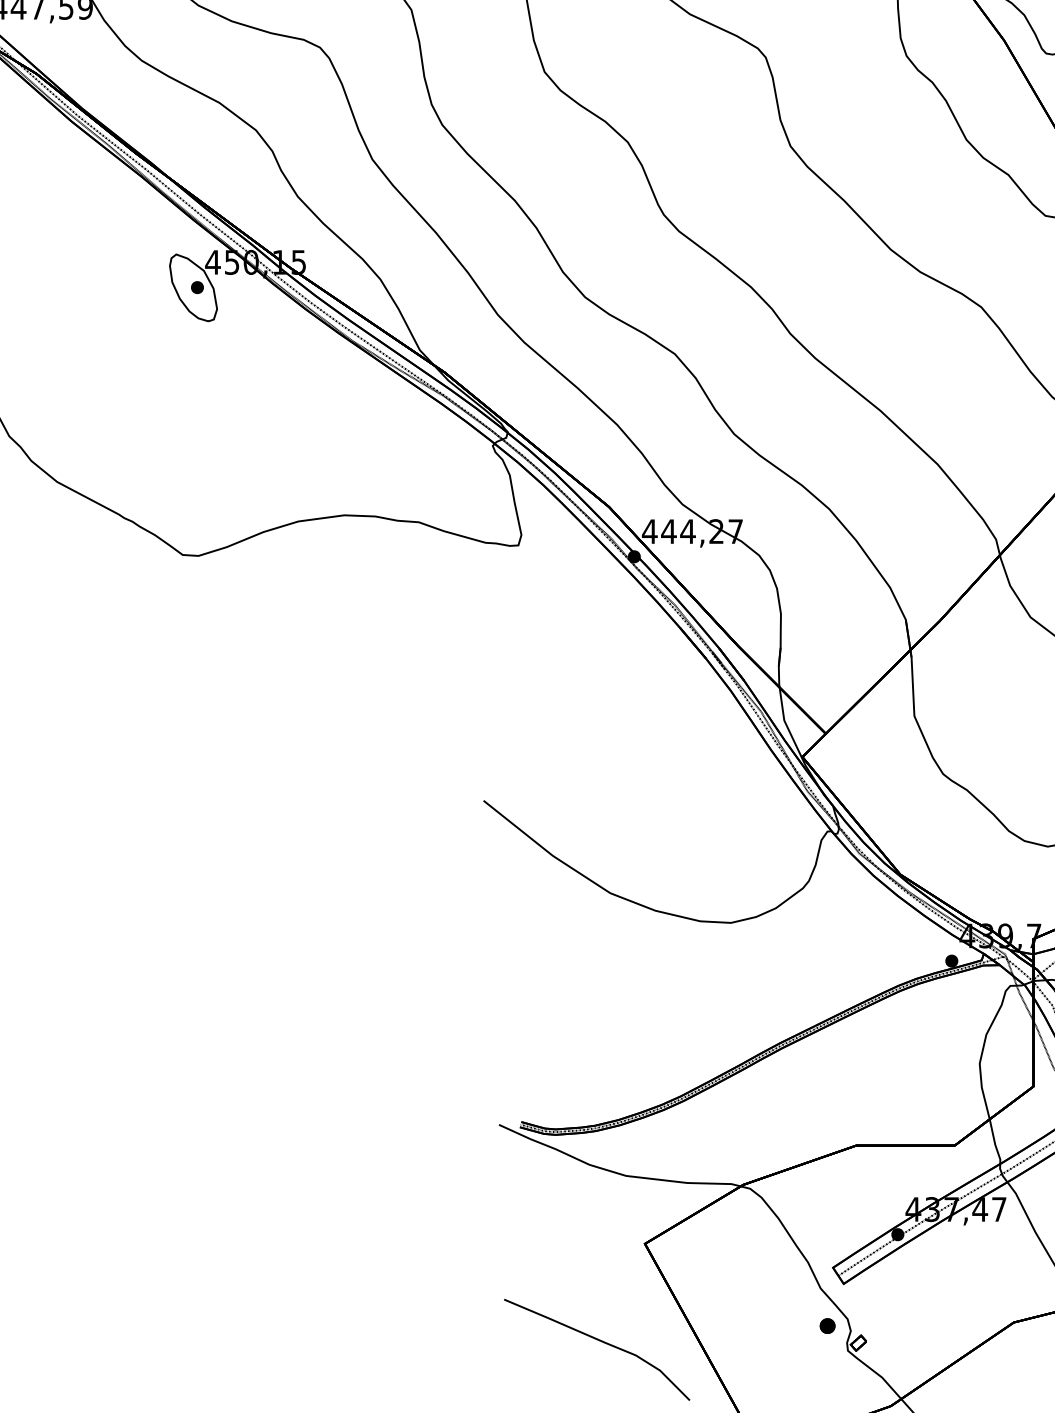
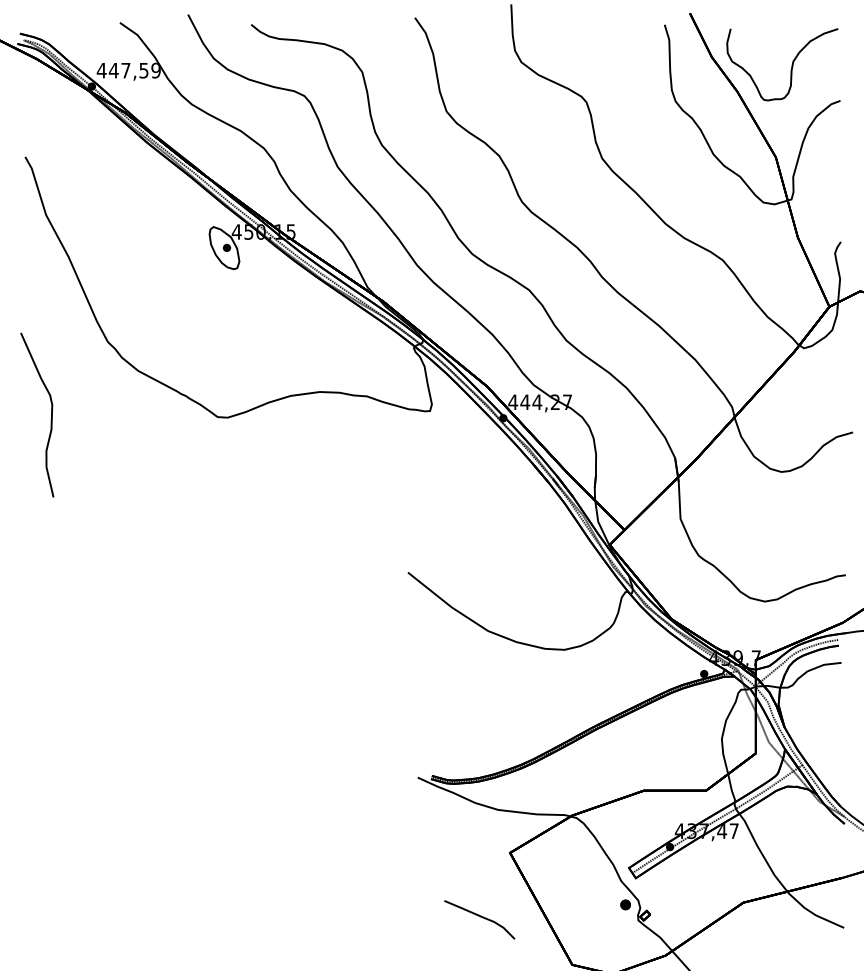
part: (596, 1349) -> (479, 919), size x0.6

